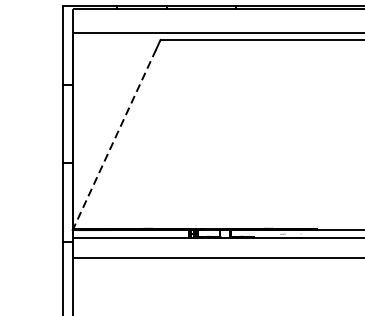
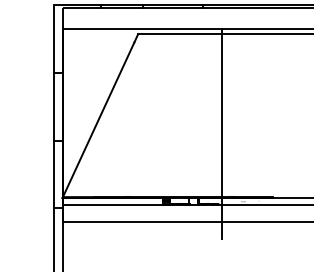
line: (114, 139) -> (98, 120), dashed -> solid
line: (258, 155) -> (222, 133), added

